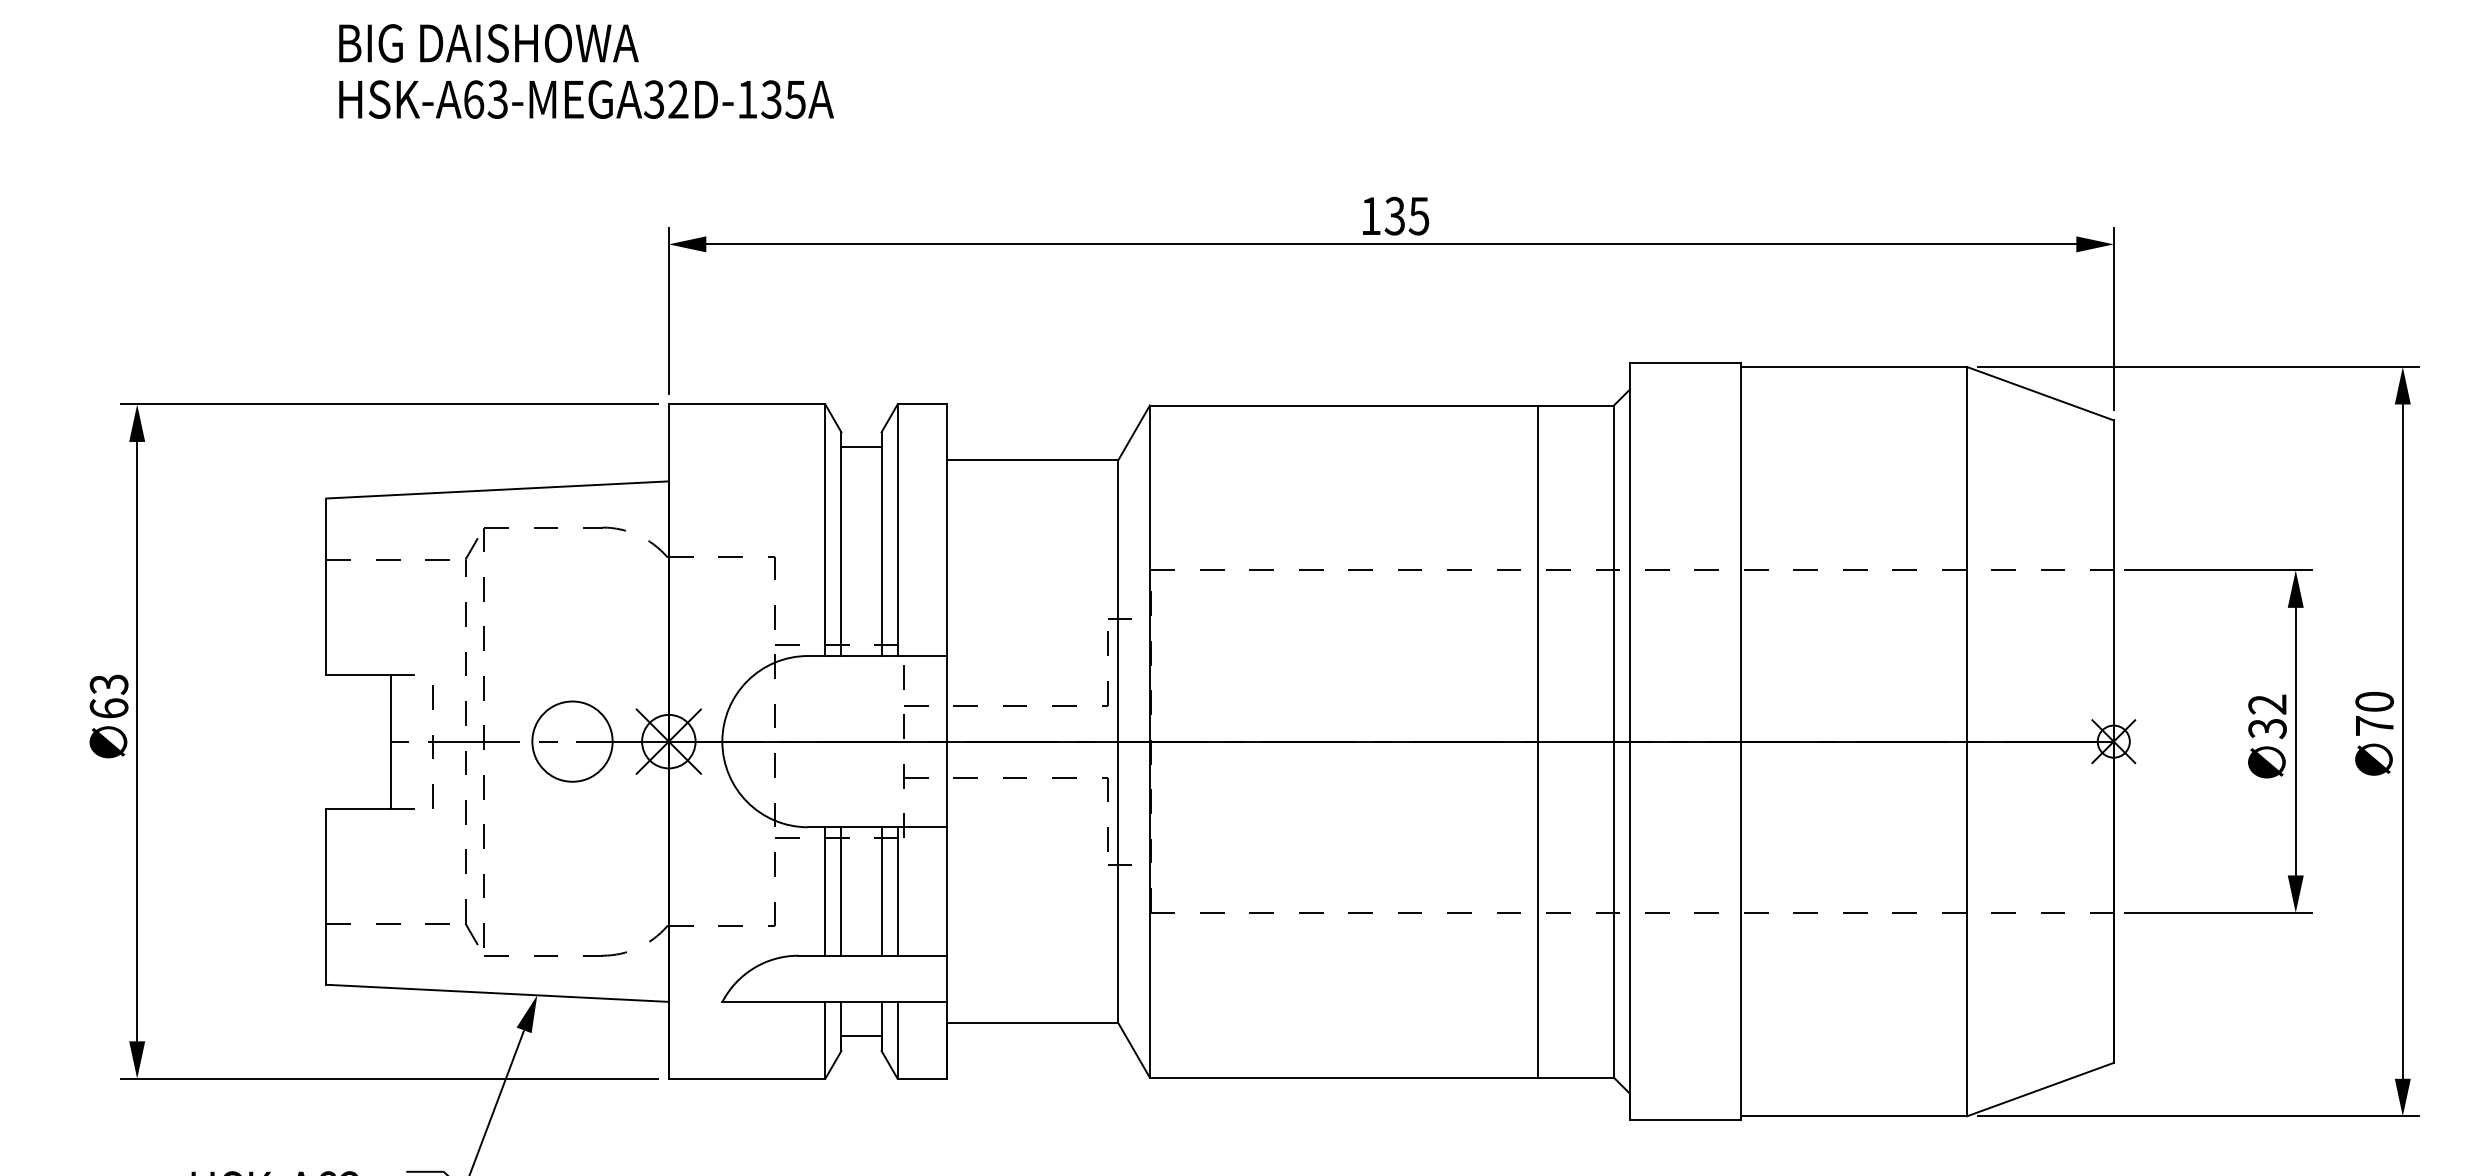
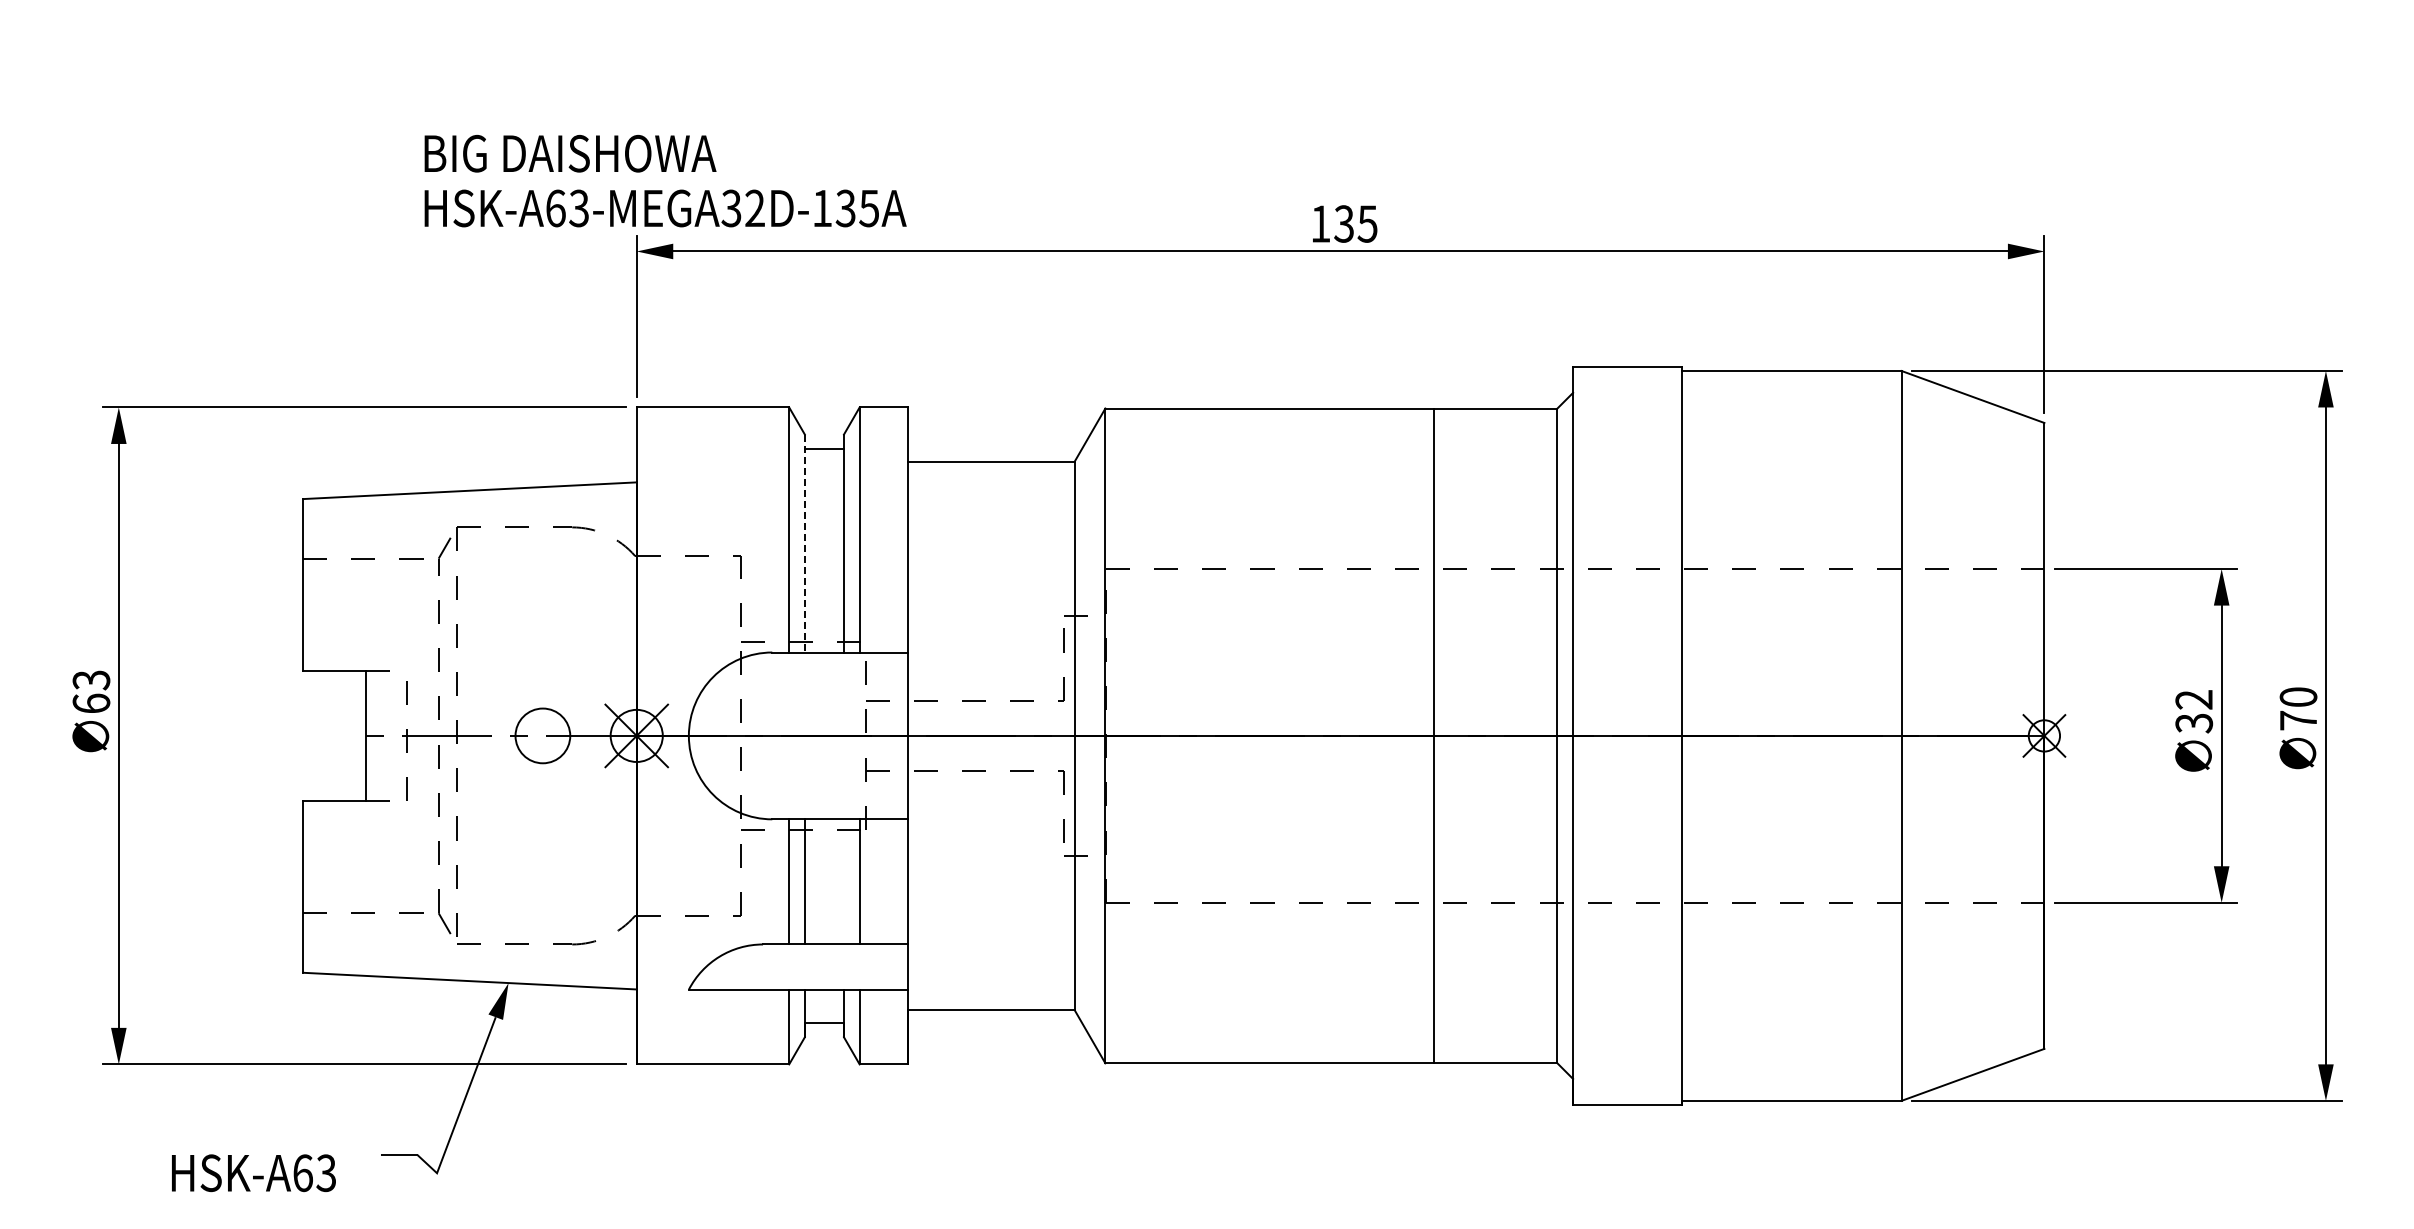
text: (586, 71) -> (665, 181), moved
line: (841, 544) -> (804, 543), solid -> dashed
circle: (572, 741) -> (542, 735), size x0.7
line: (1538, 741) -> (1434, 735), moved
line: (881, 891) -> (843, 881), removed

